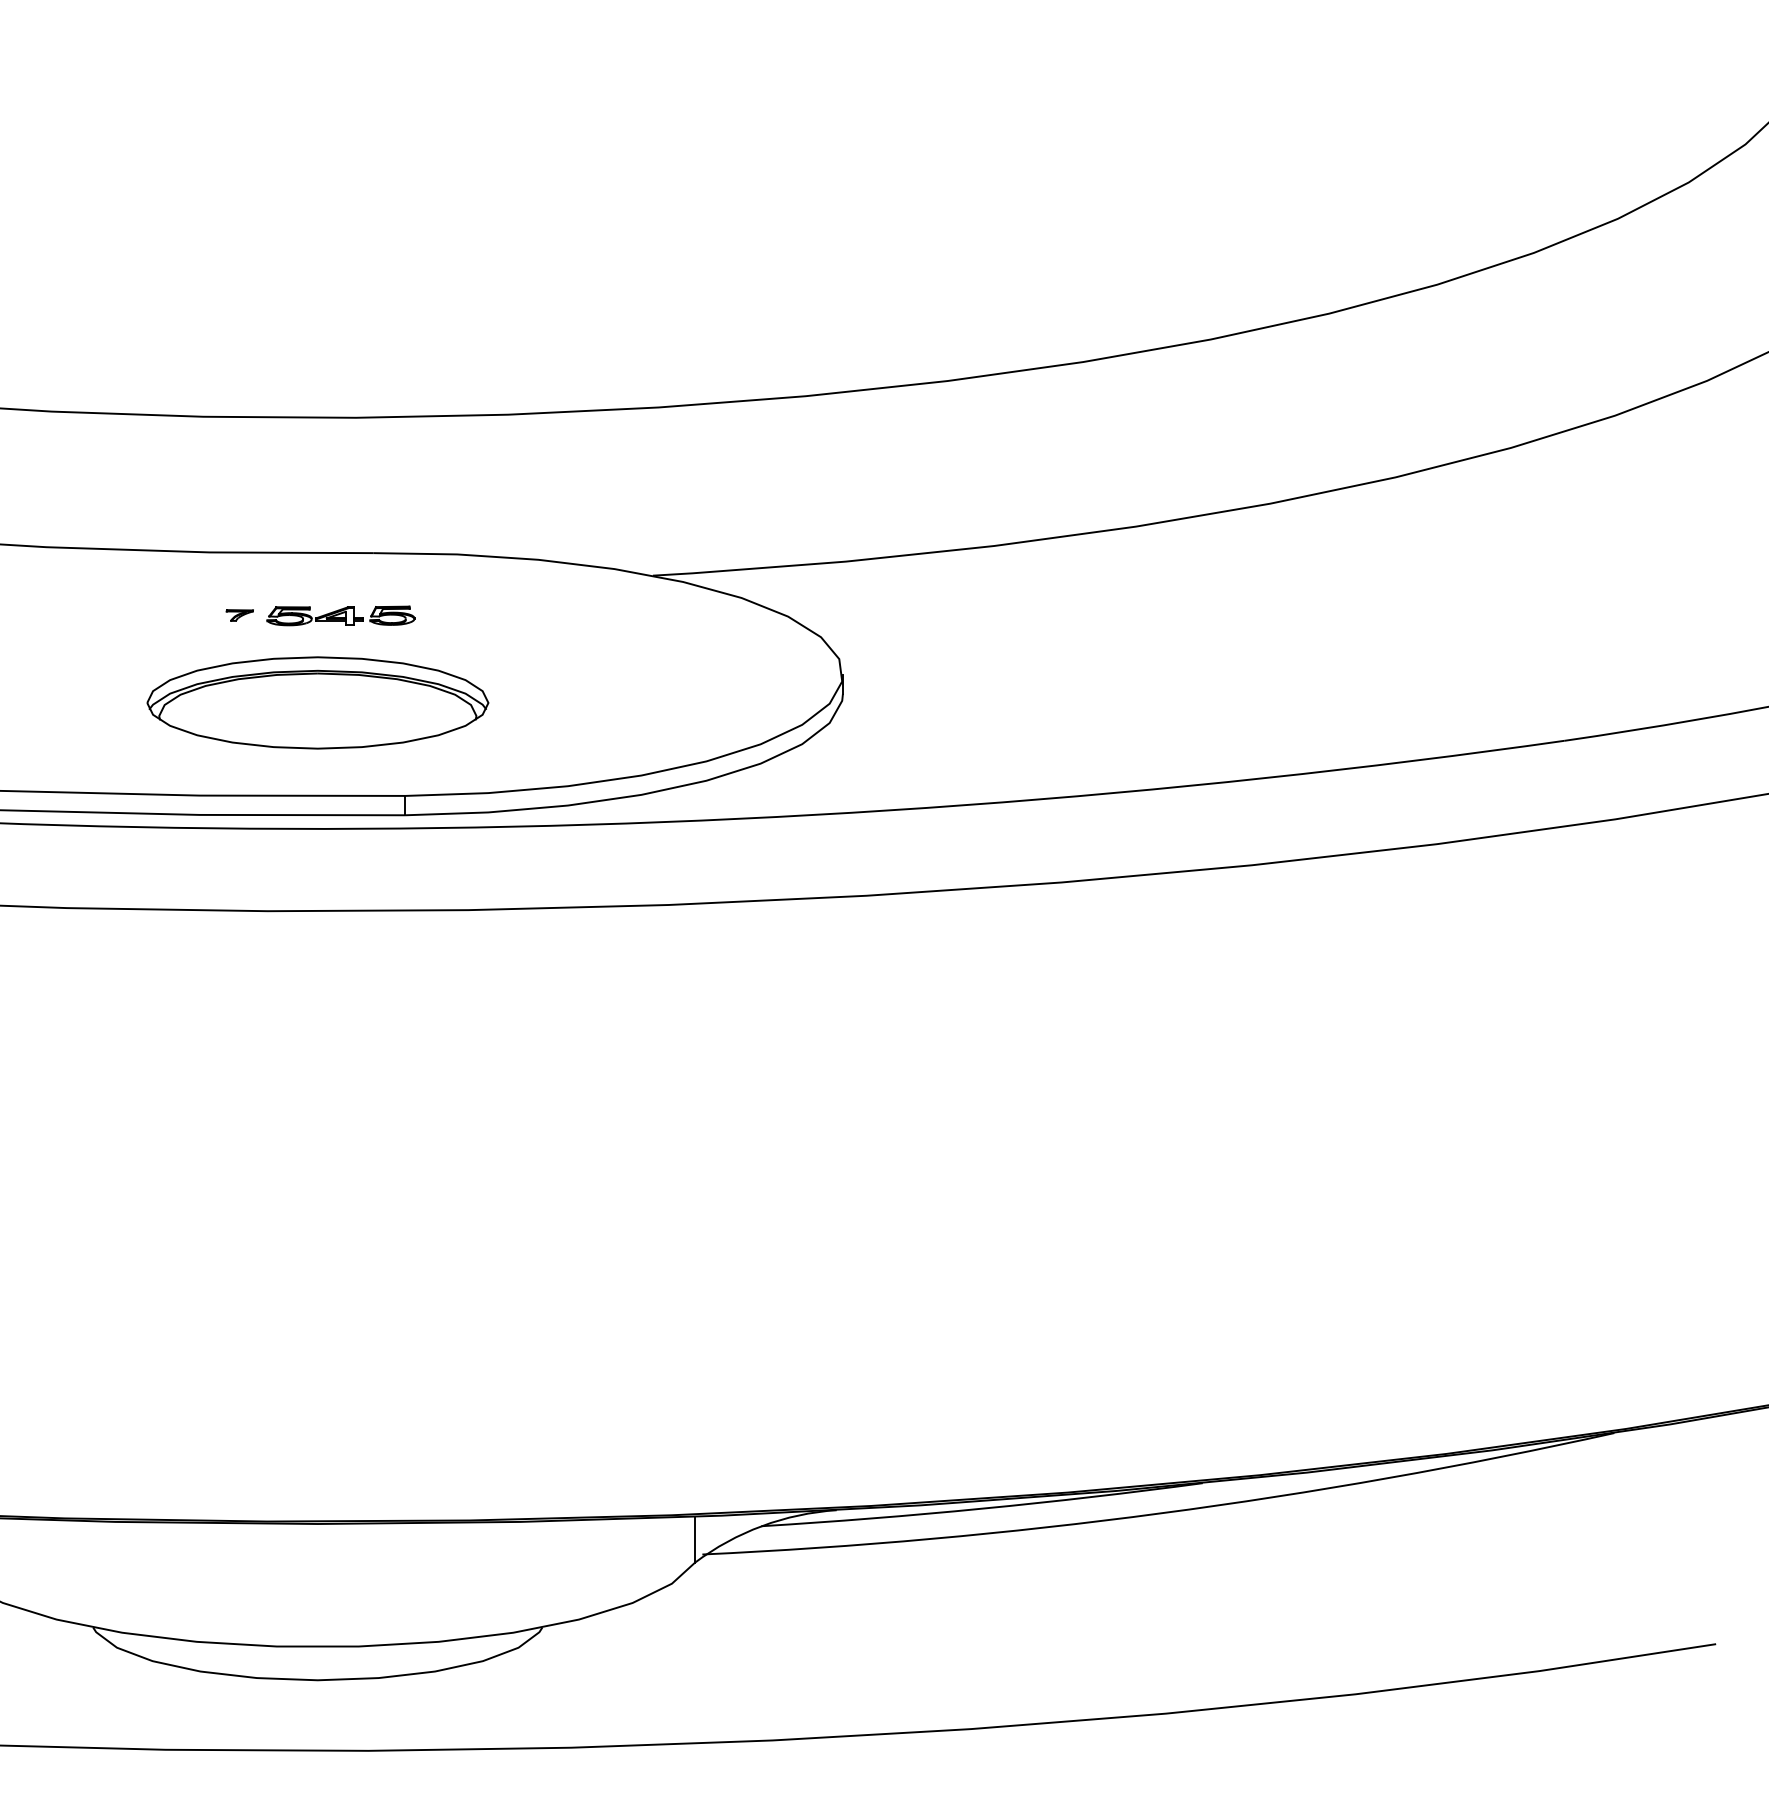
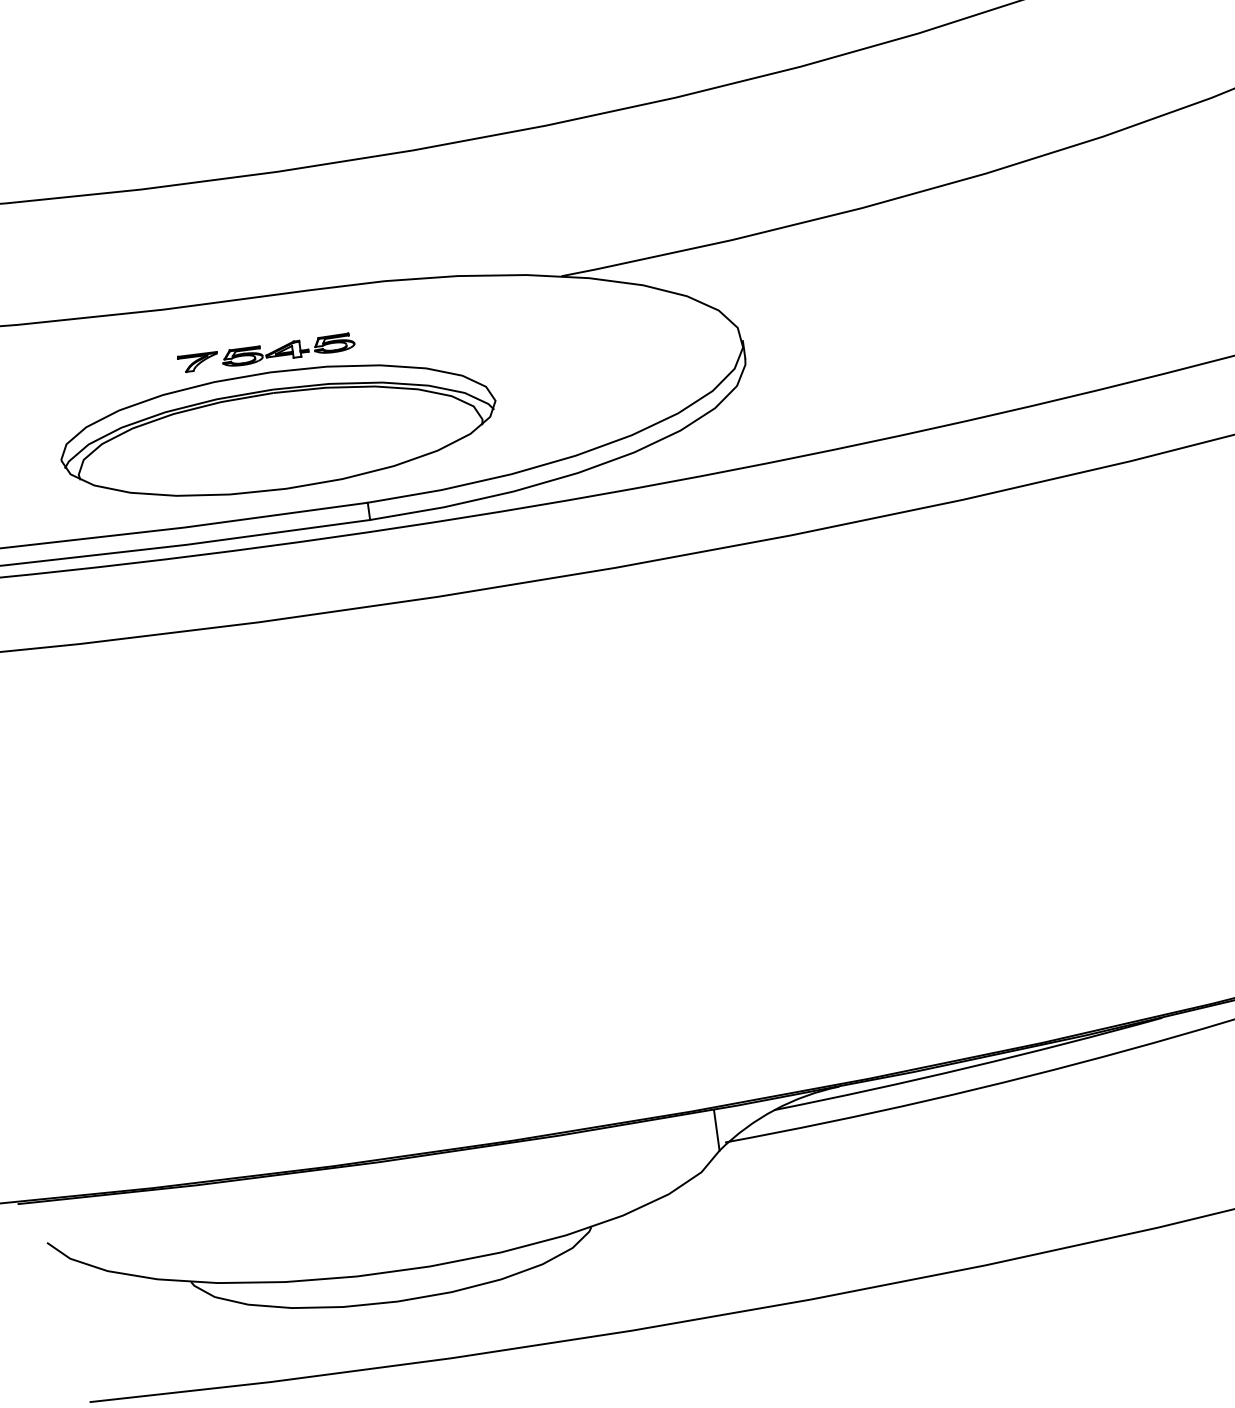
part: (239, 615) -> (197, 362), size x1.67
part: (317, 702) -> (278, 430), size x1.43

